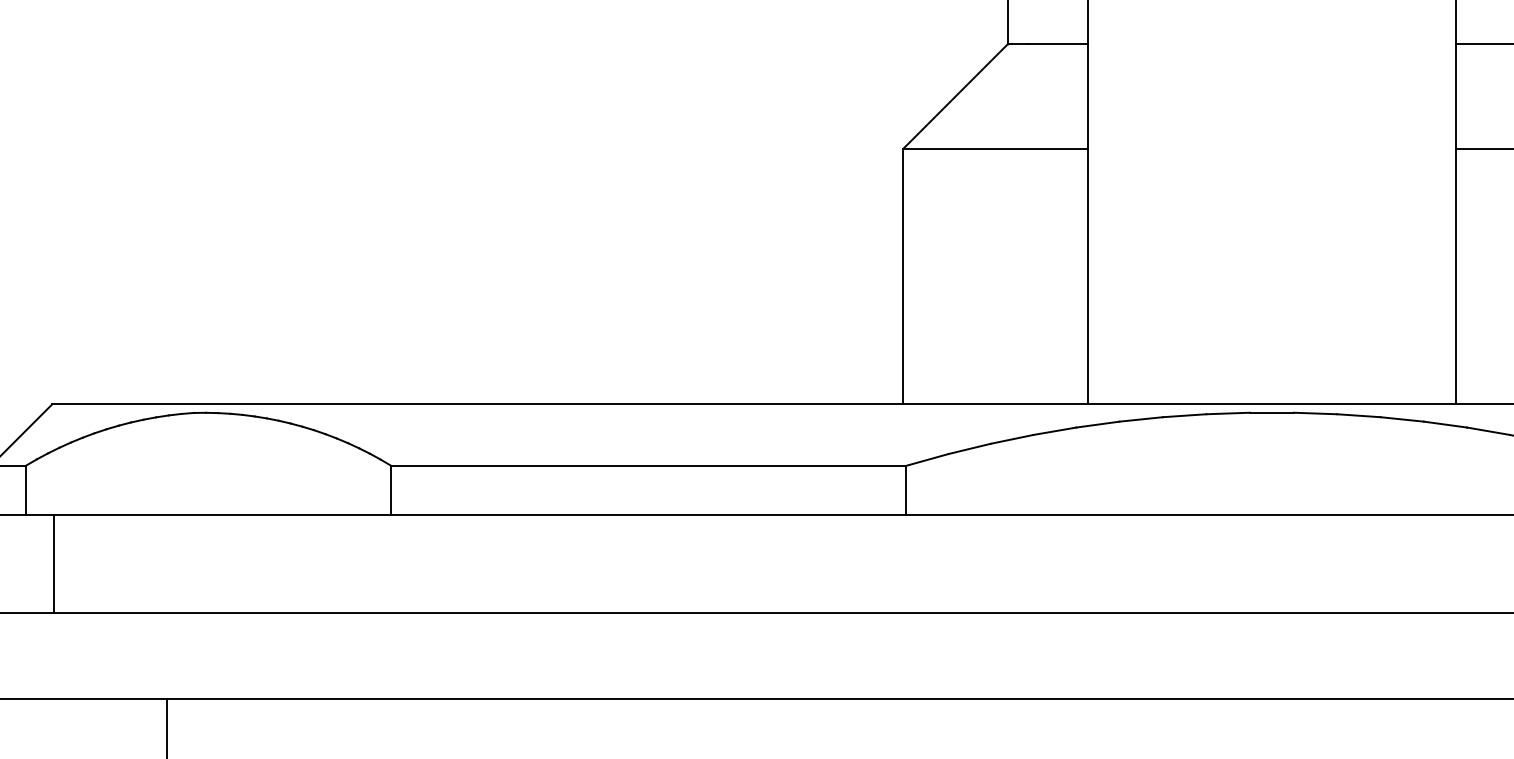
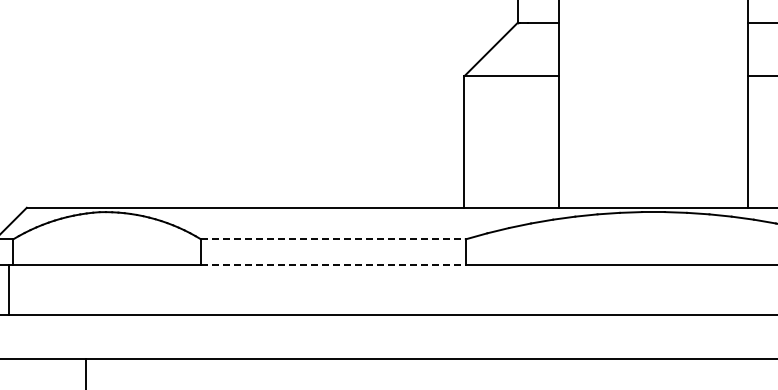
line: (648, 466) -> (333, 239), solid -> dashed
line: (648, 514) -> (333, 264), solid -> dashed
line: (53, 563) -> (8, 289), moved

